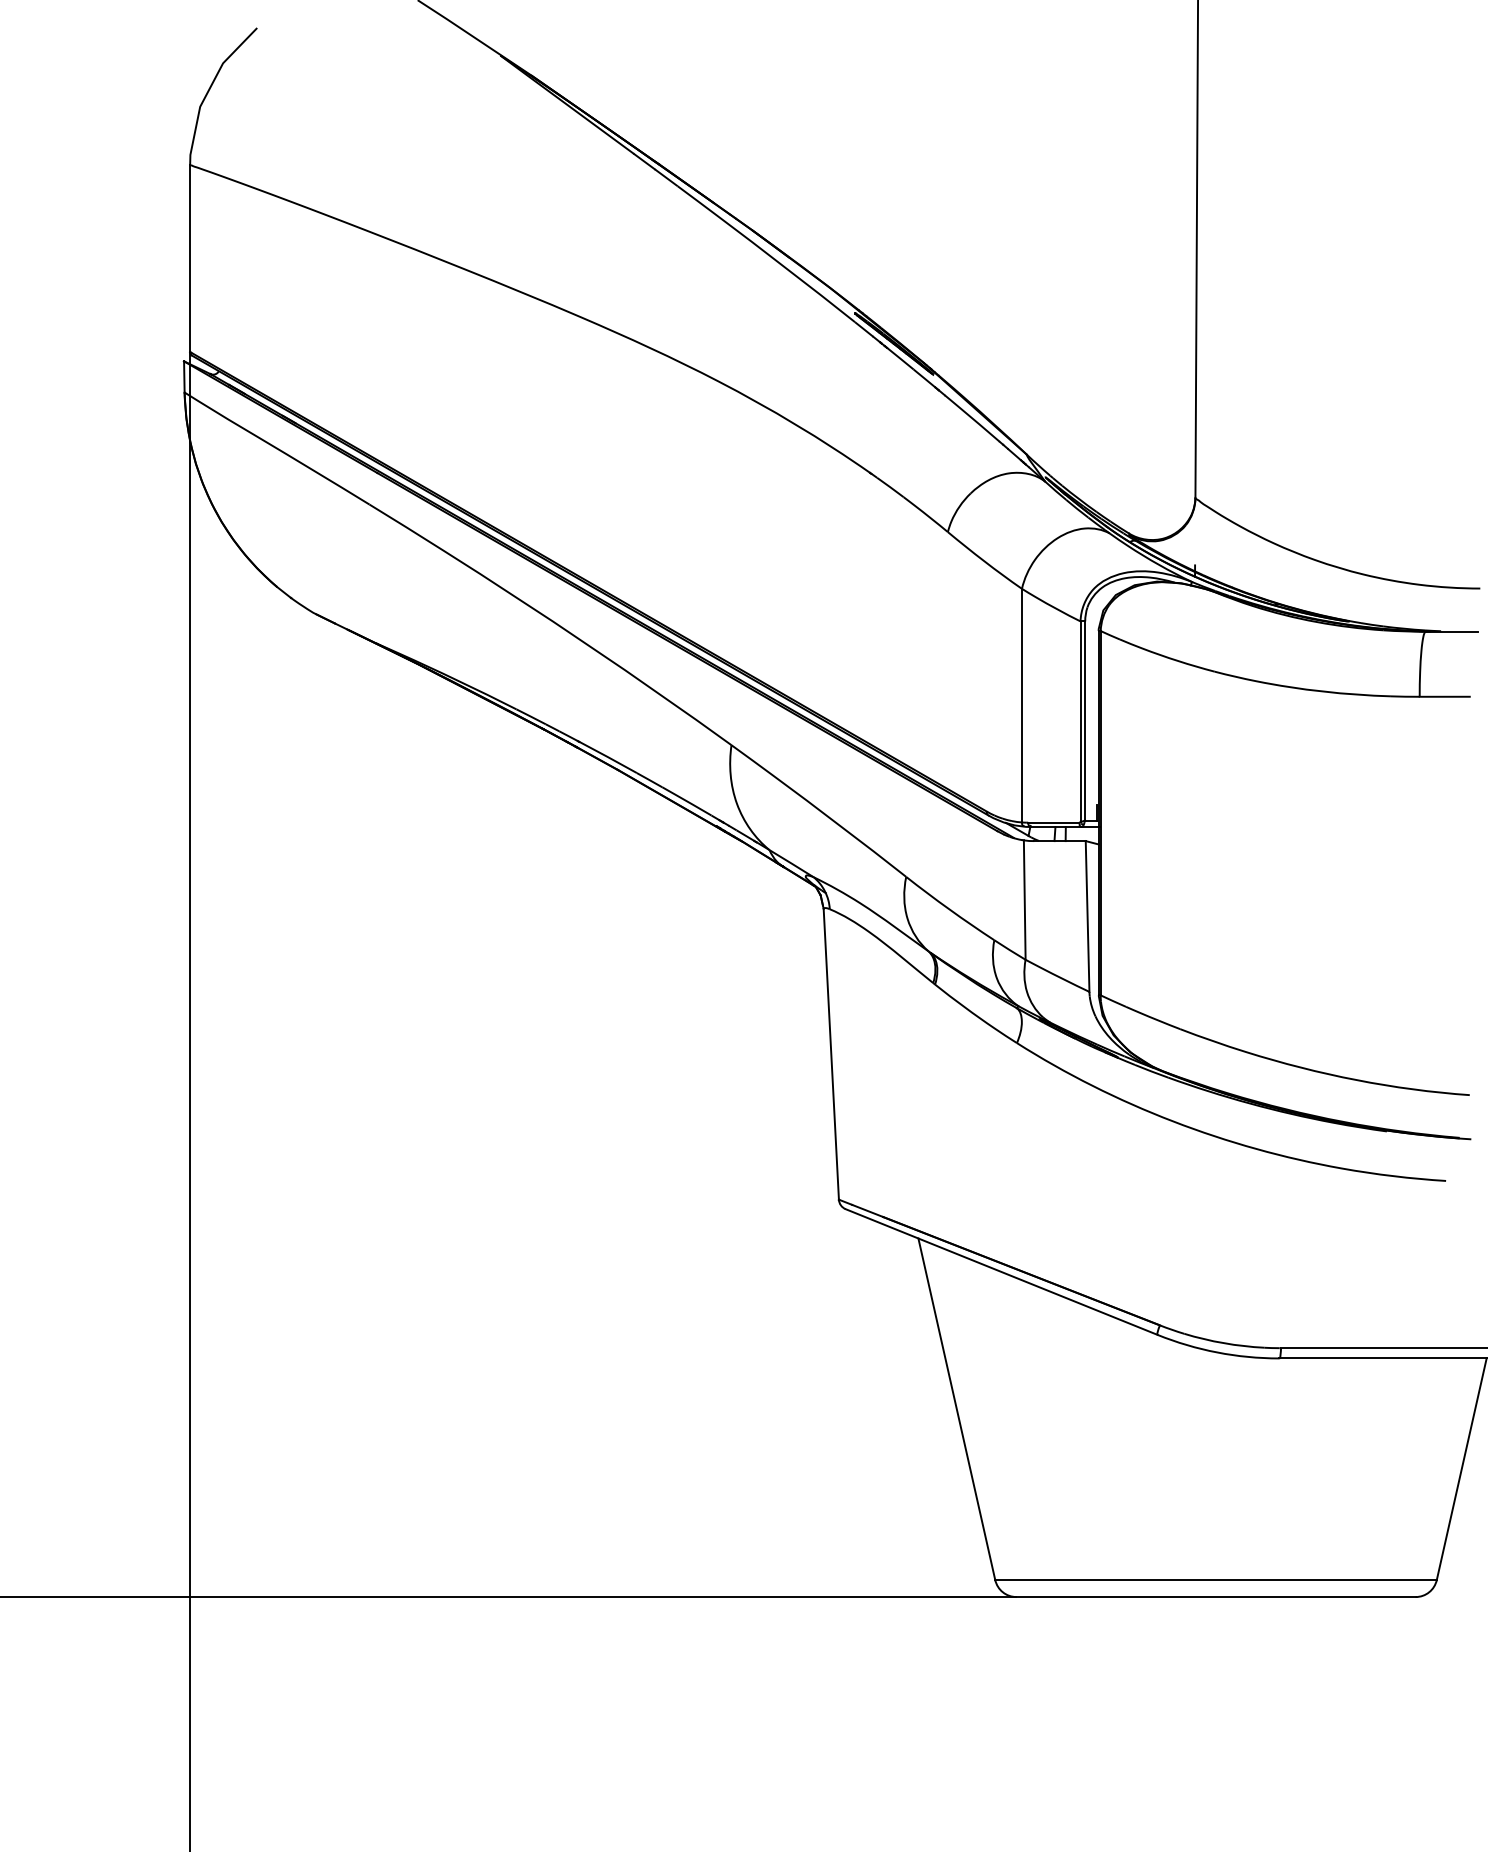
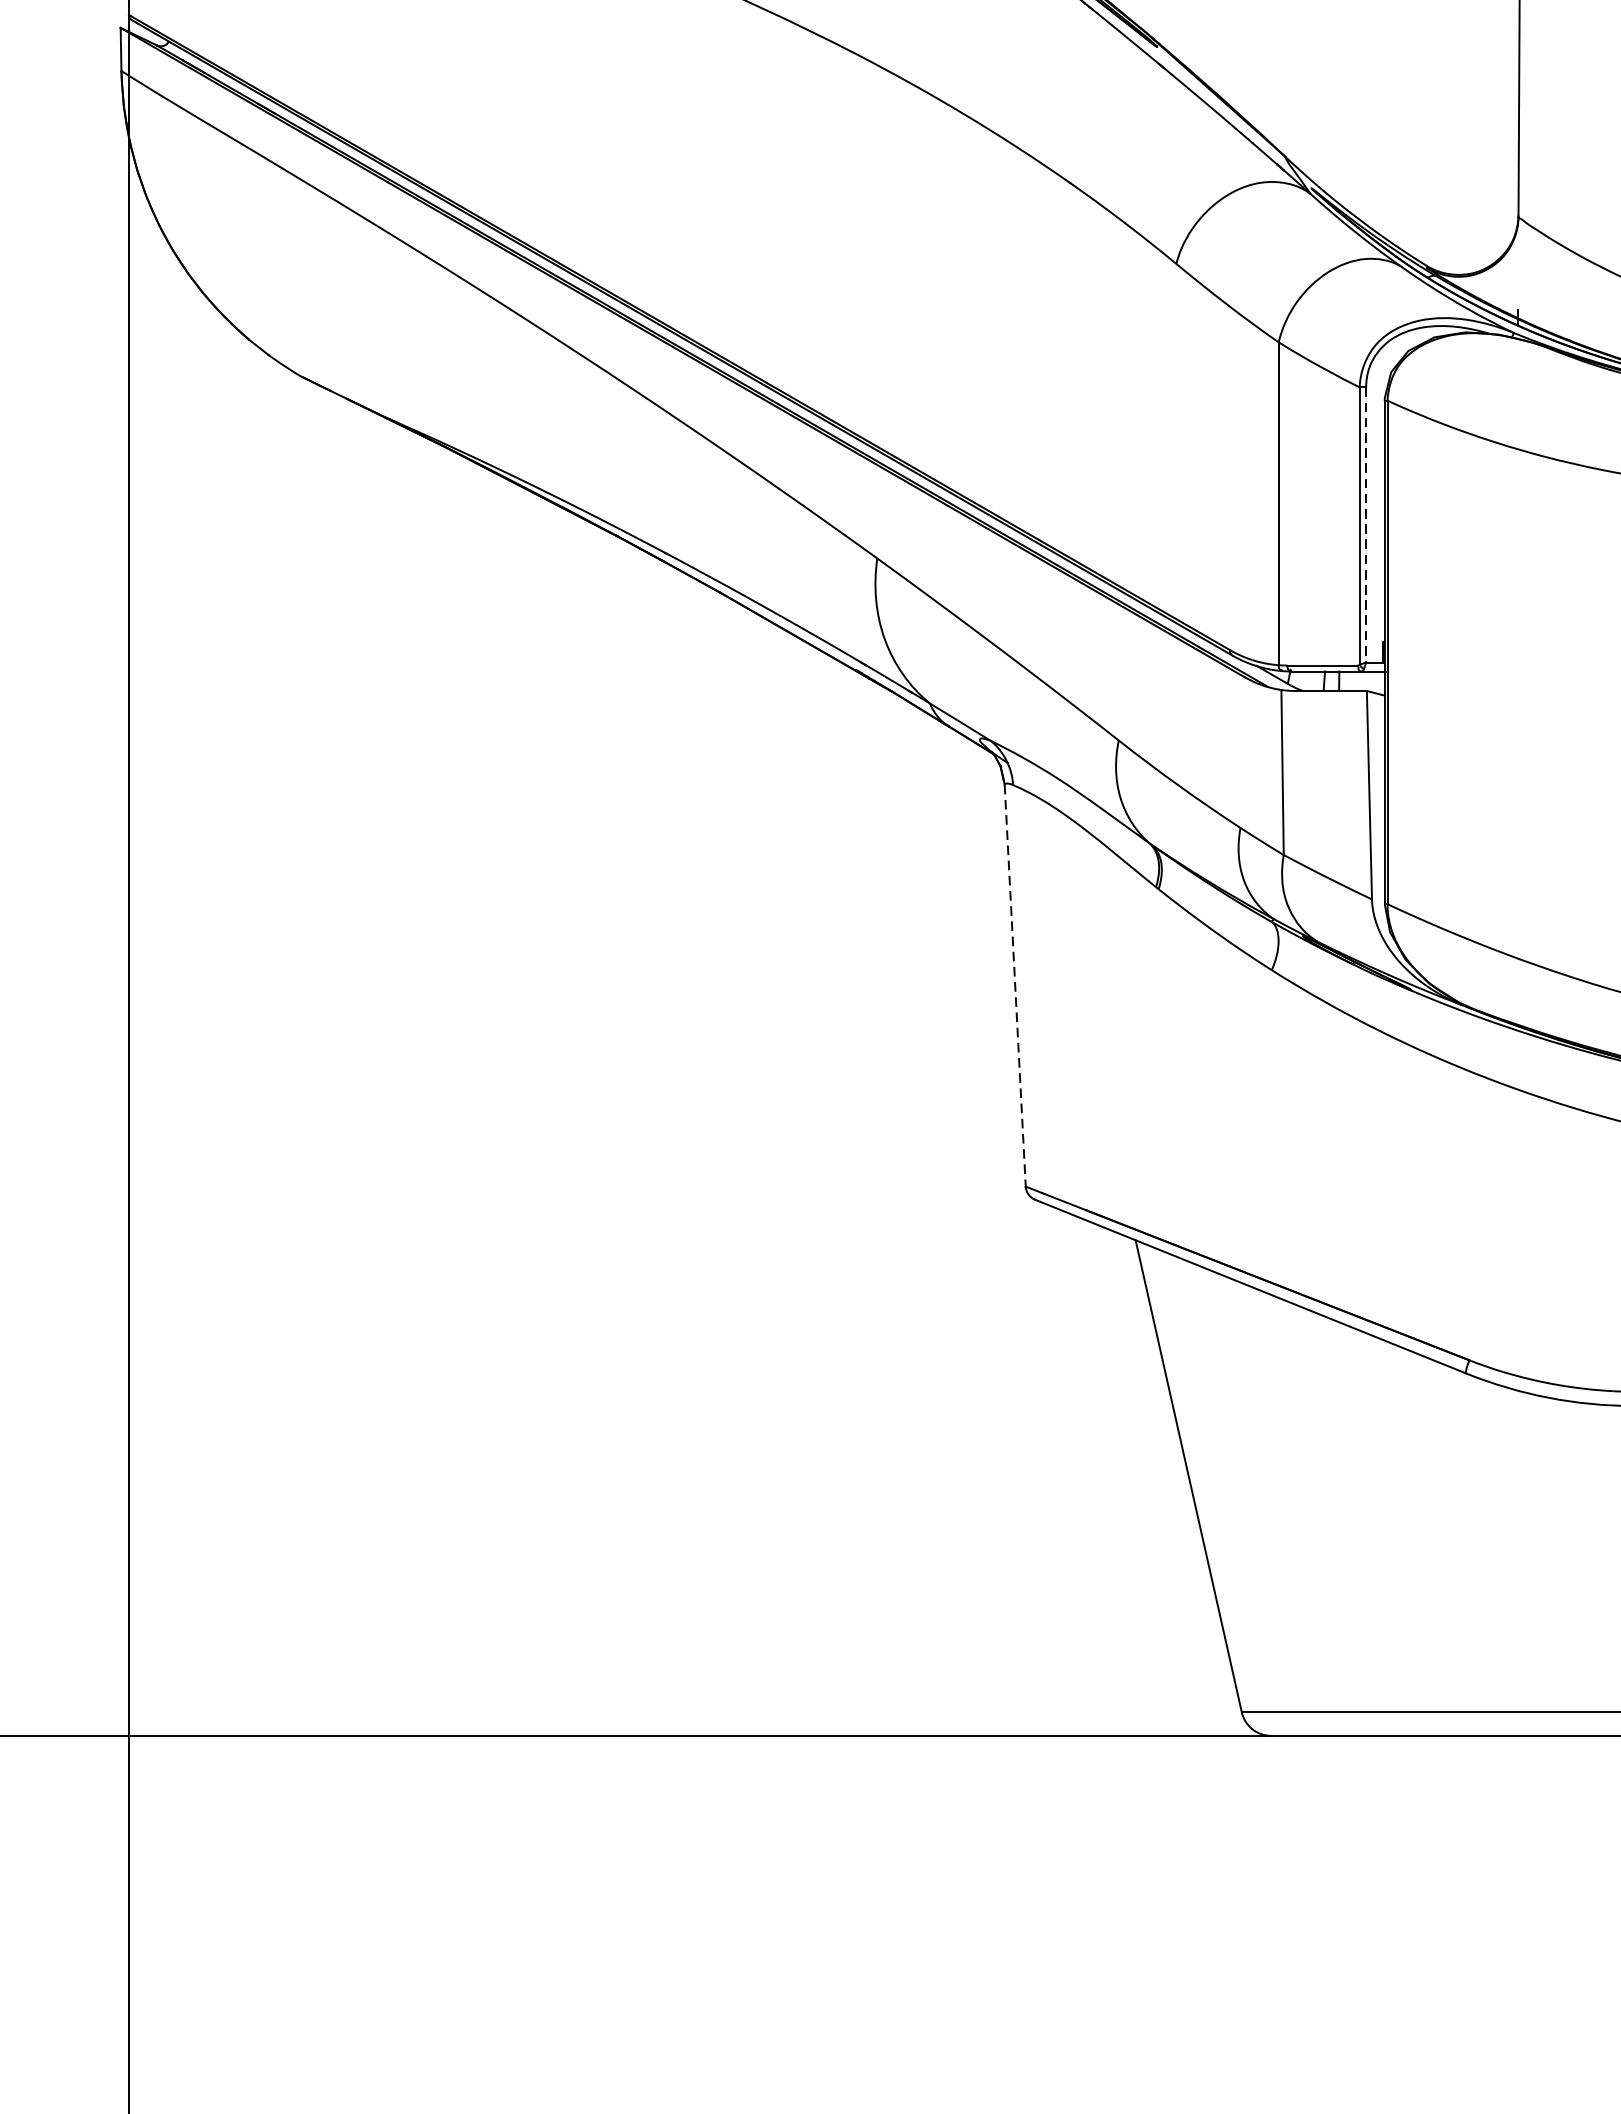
line: (1085, 720) -> (1366, 524), solid -> dashed
line: (831, 1054) -> (1015, 985), solid -> dashed

